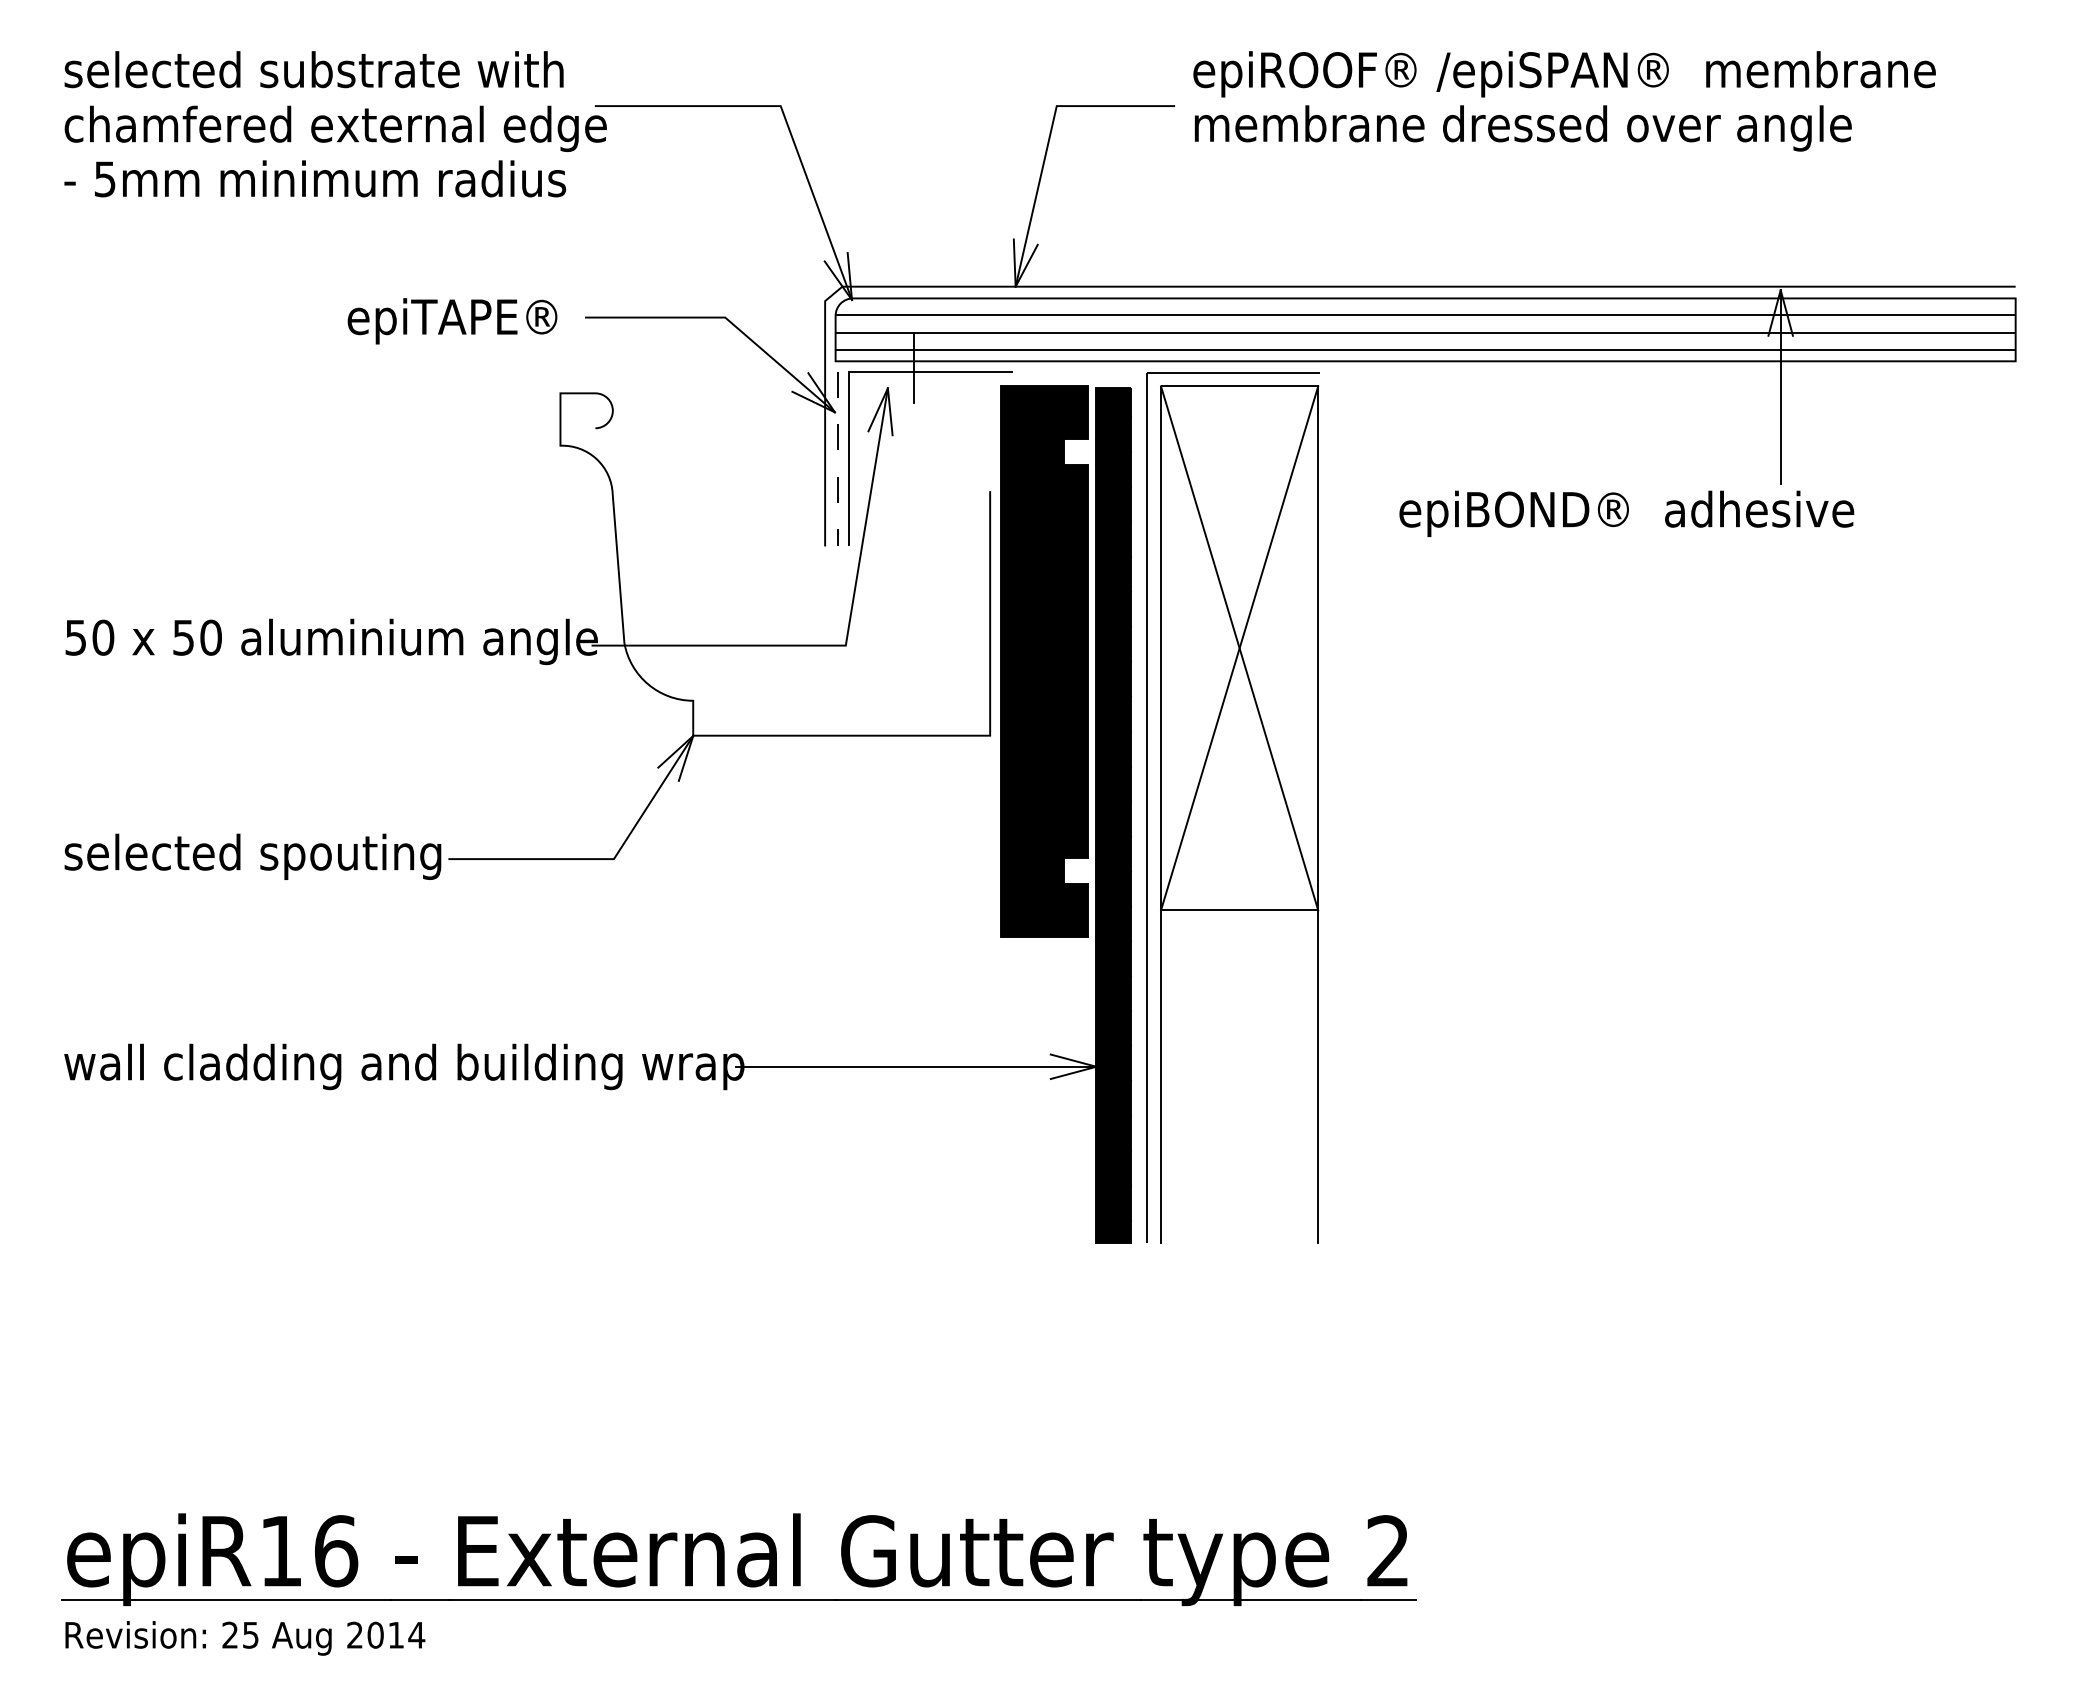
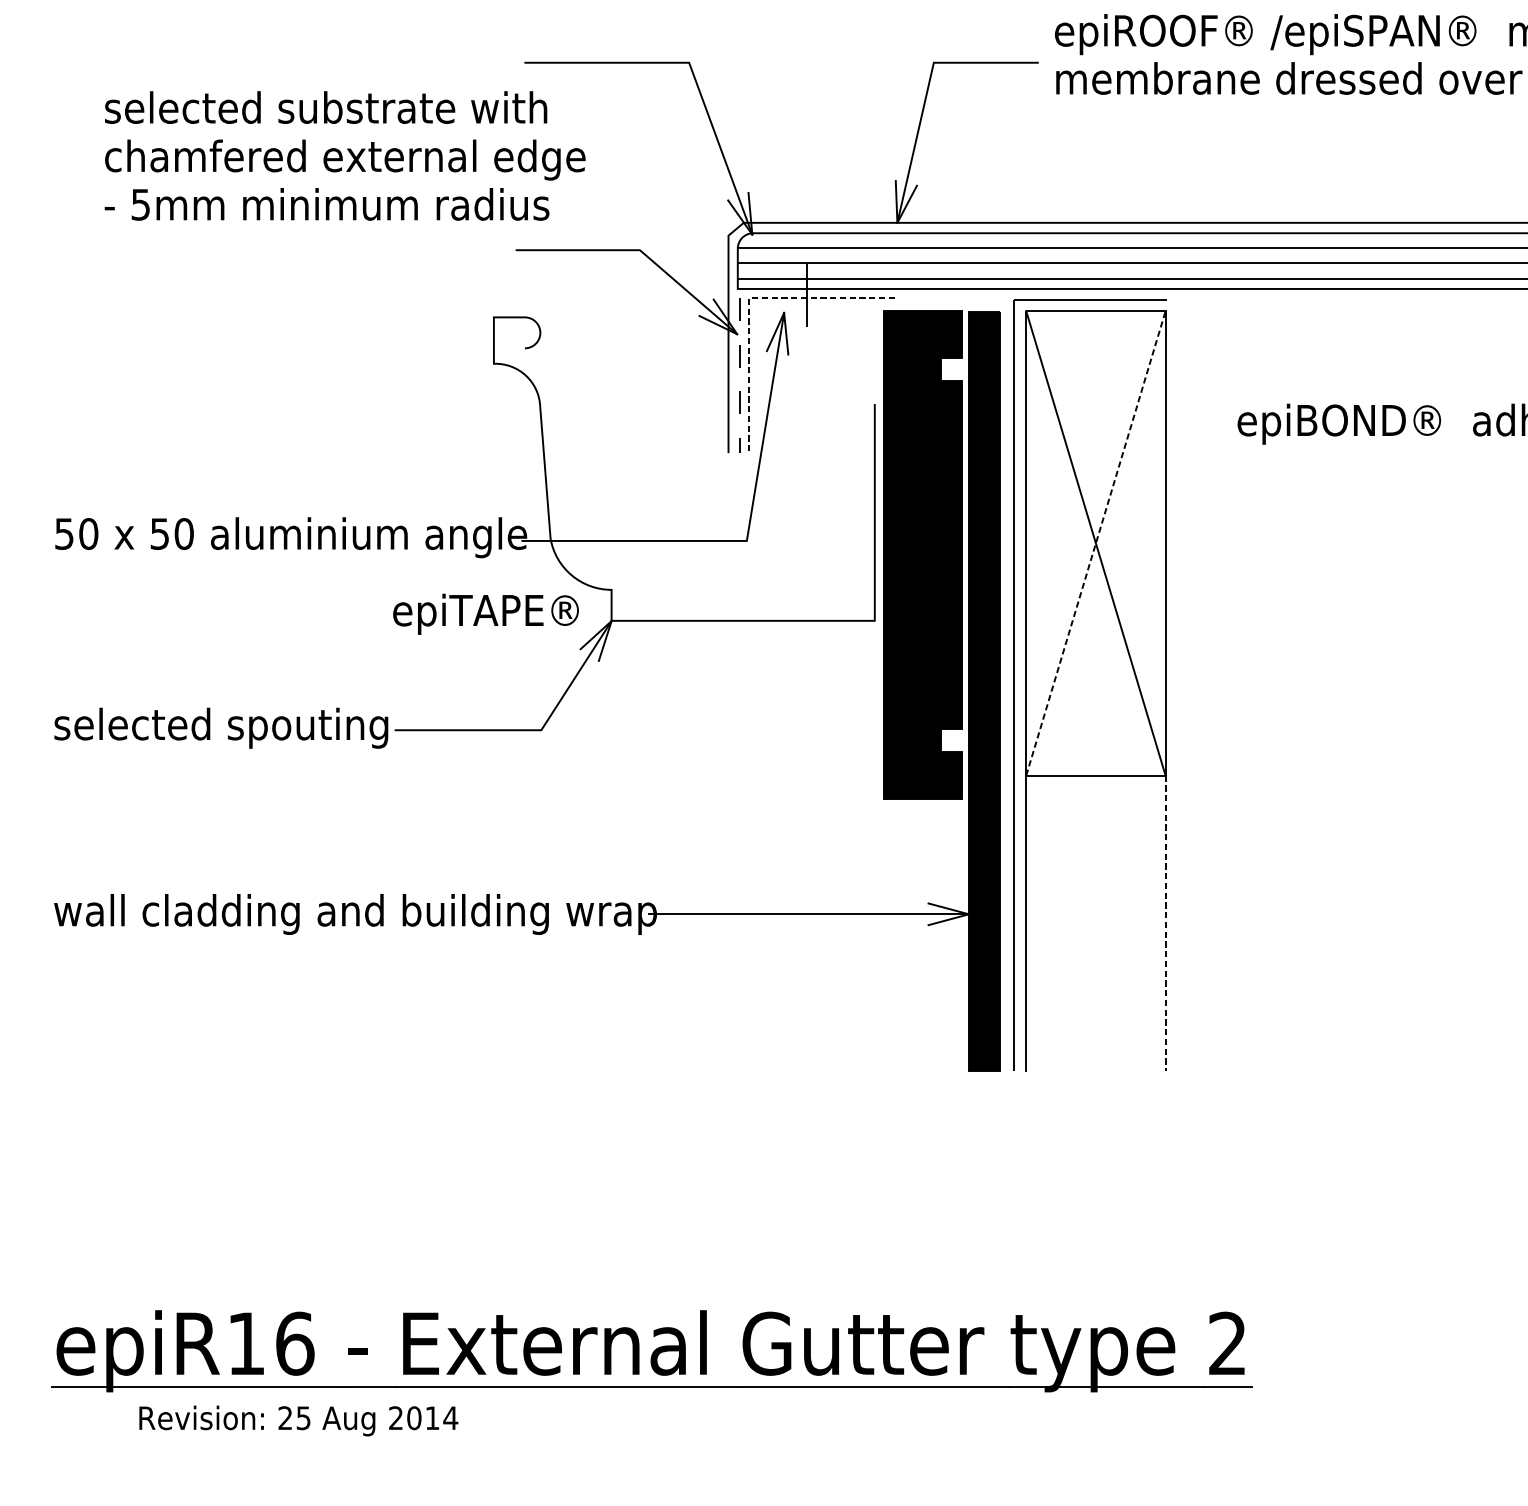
text: (335, 124) -> (345, 156), moved
text: (452, 321) -> (485, 614), moved
line: (848, 376) -> (749, 302), solid -> dashed
line: (1239, 648) -> (1095, 543), solid -> dashed
line: (1318, 1076) -> (1165, 922), solid -> dashed
text: (245, 1638) -> (298, 1421), moved

